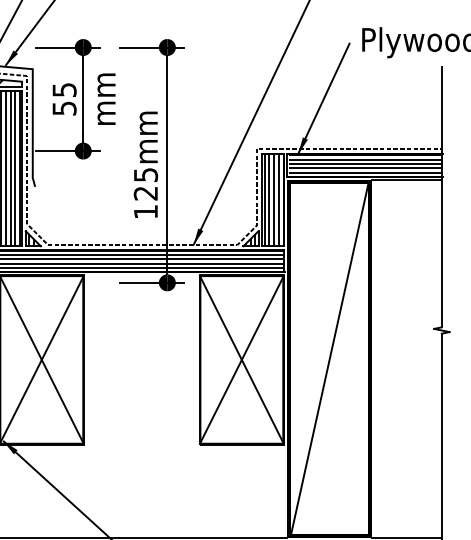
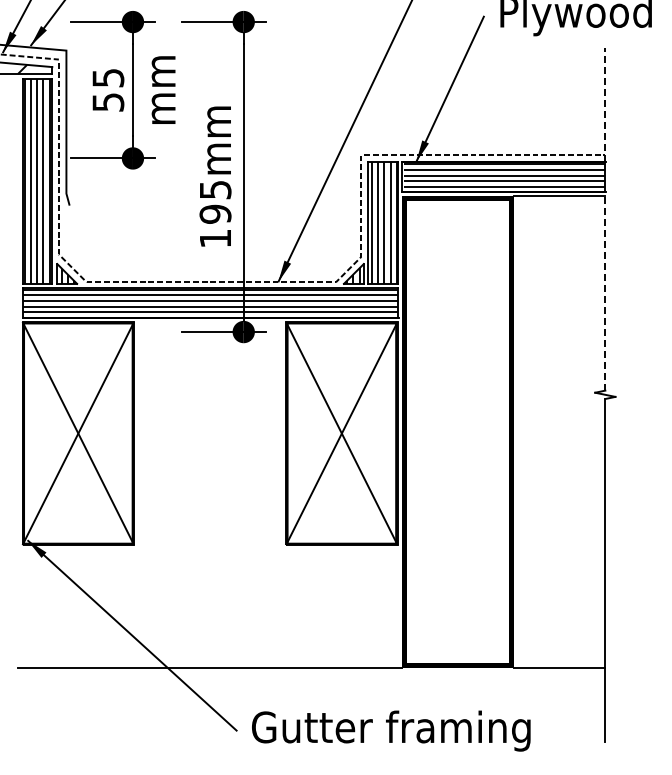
line: (441, 110) -> (605, 104), solid -> dashed
text: (145, 192) -> (215, 213), 125mm -> 195mm
line: (441, 251) -> (605, 290), solid -> dashed
line: (329, 358) -> (457, 431), removed

